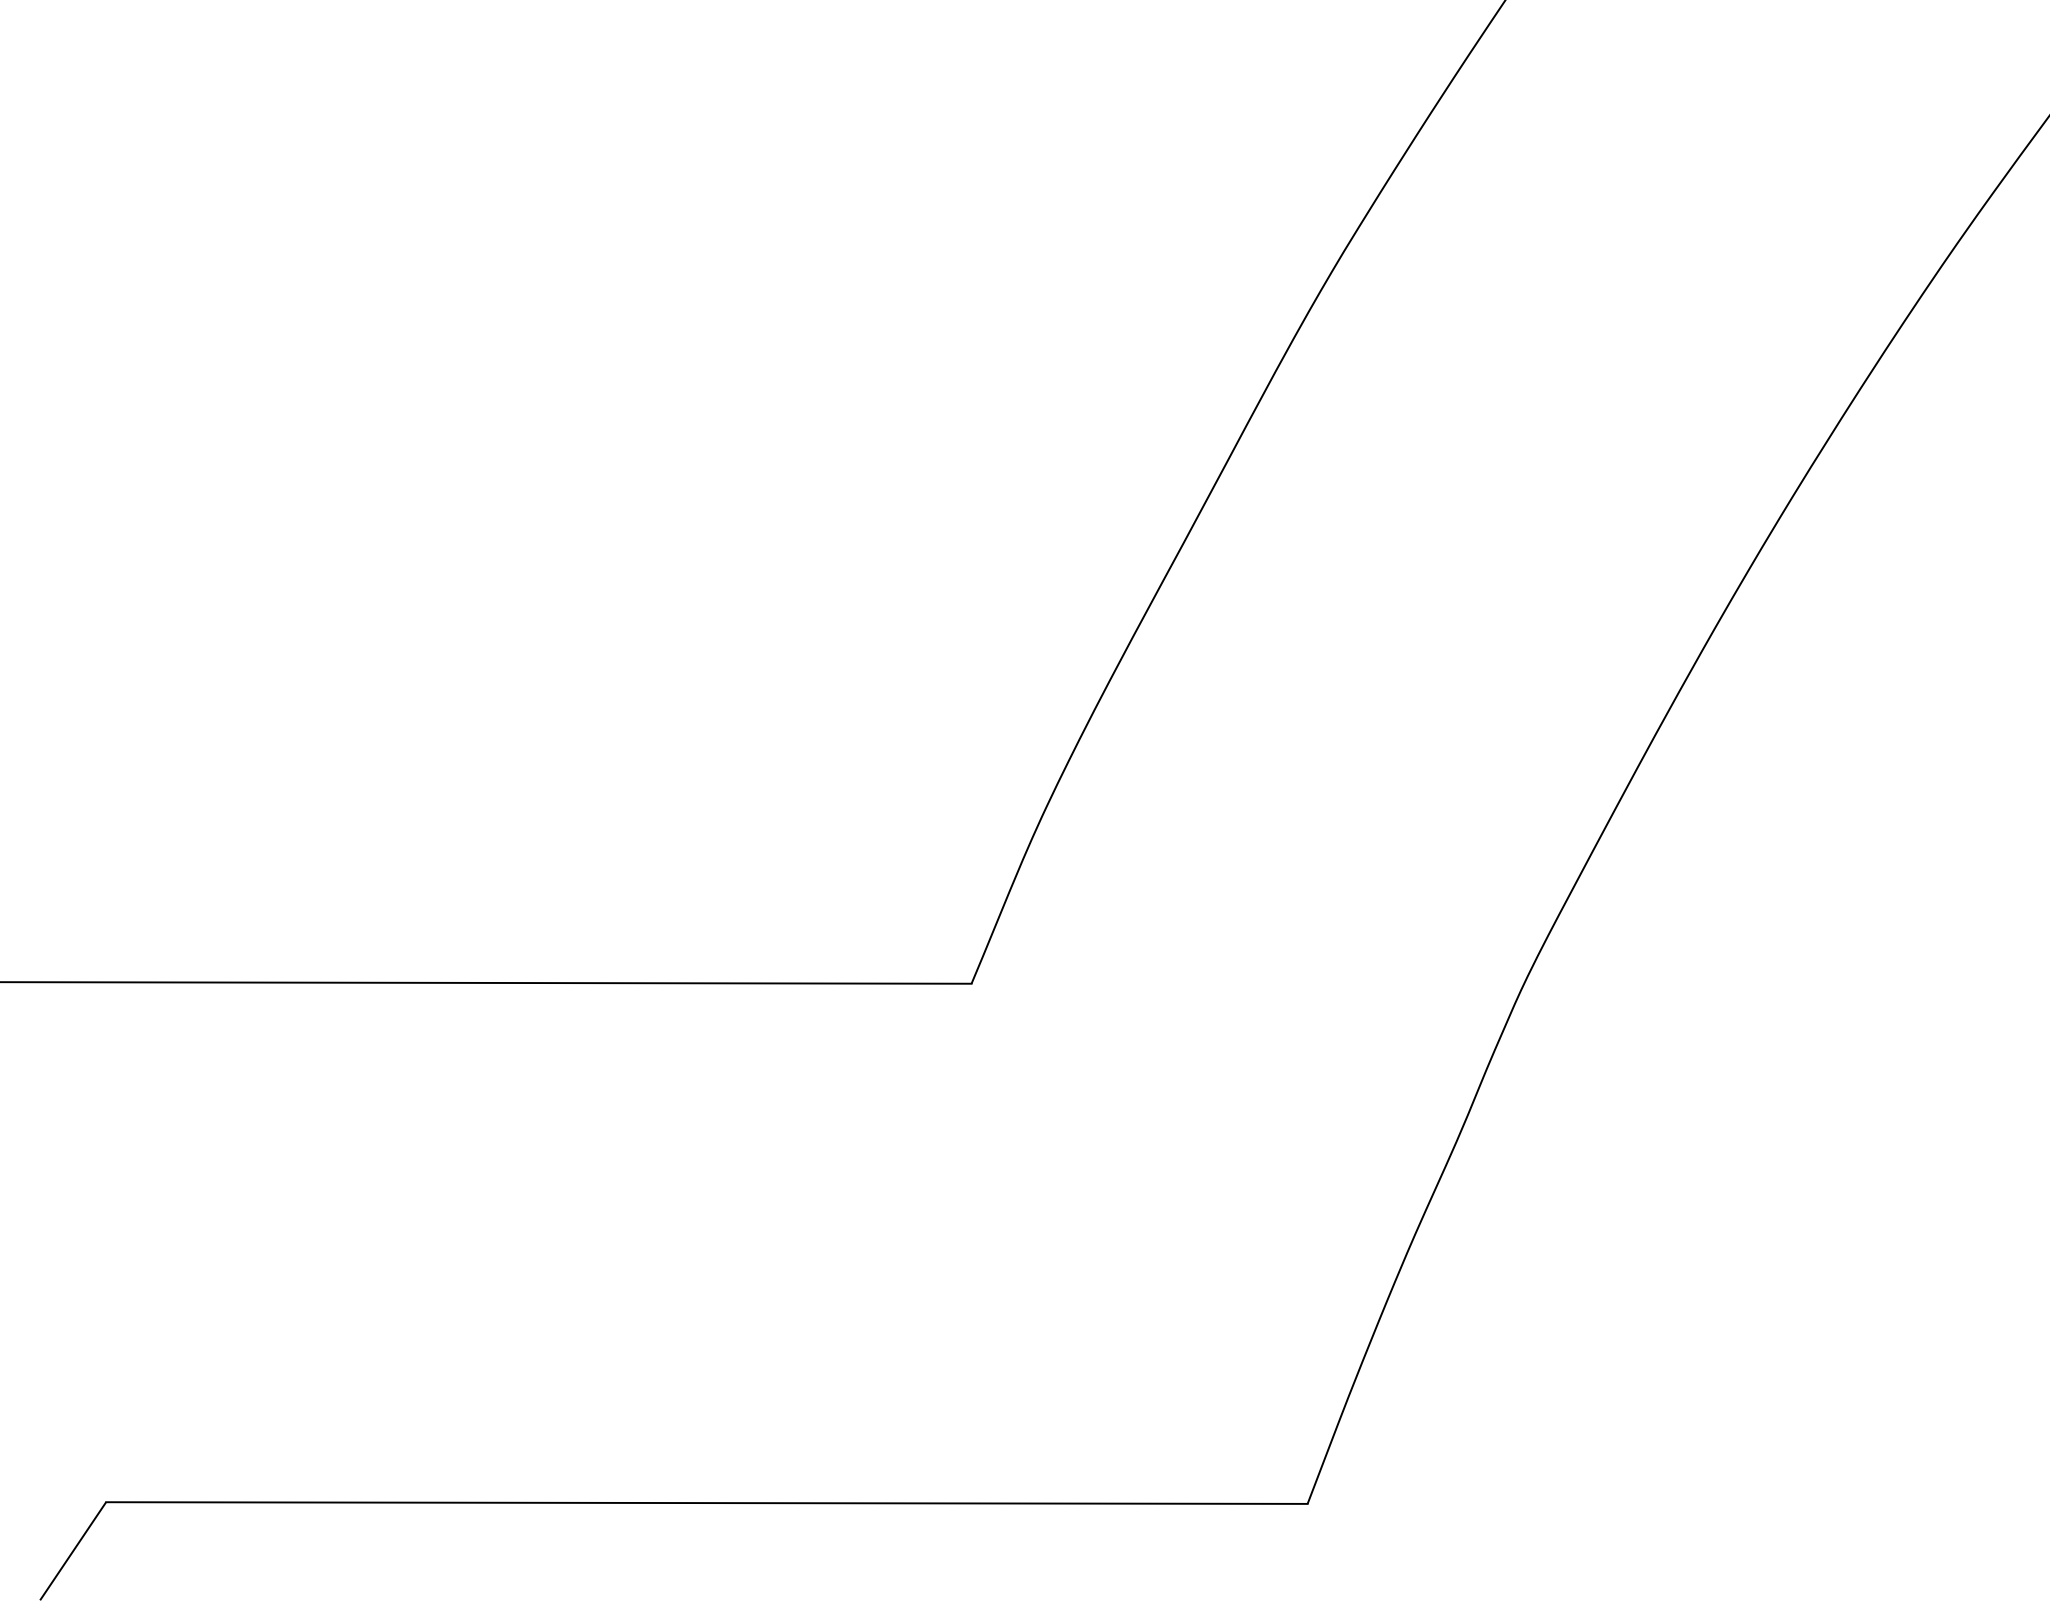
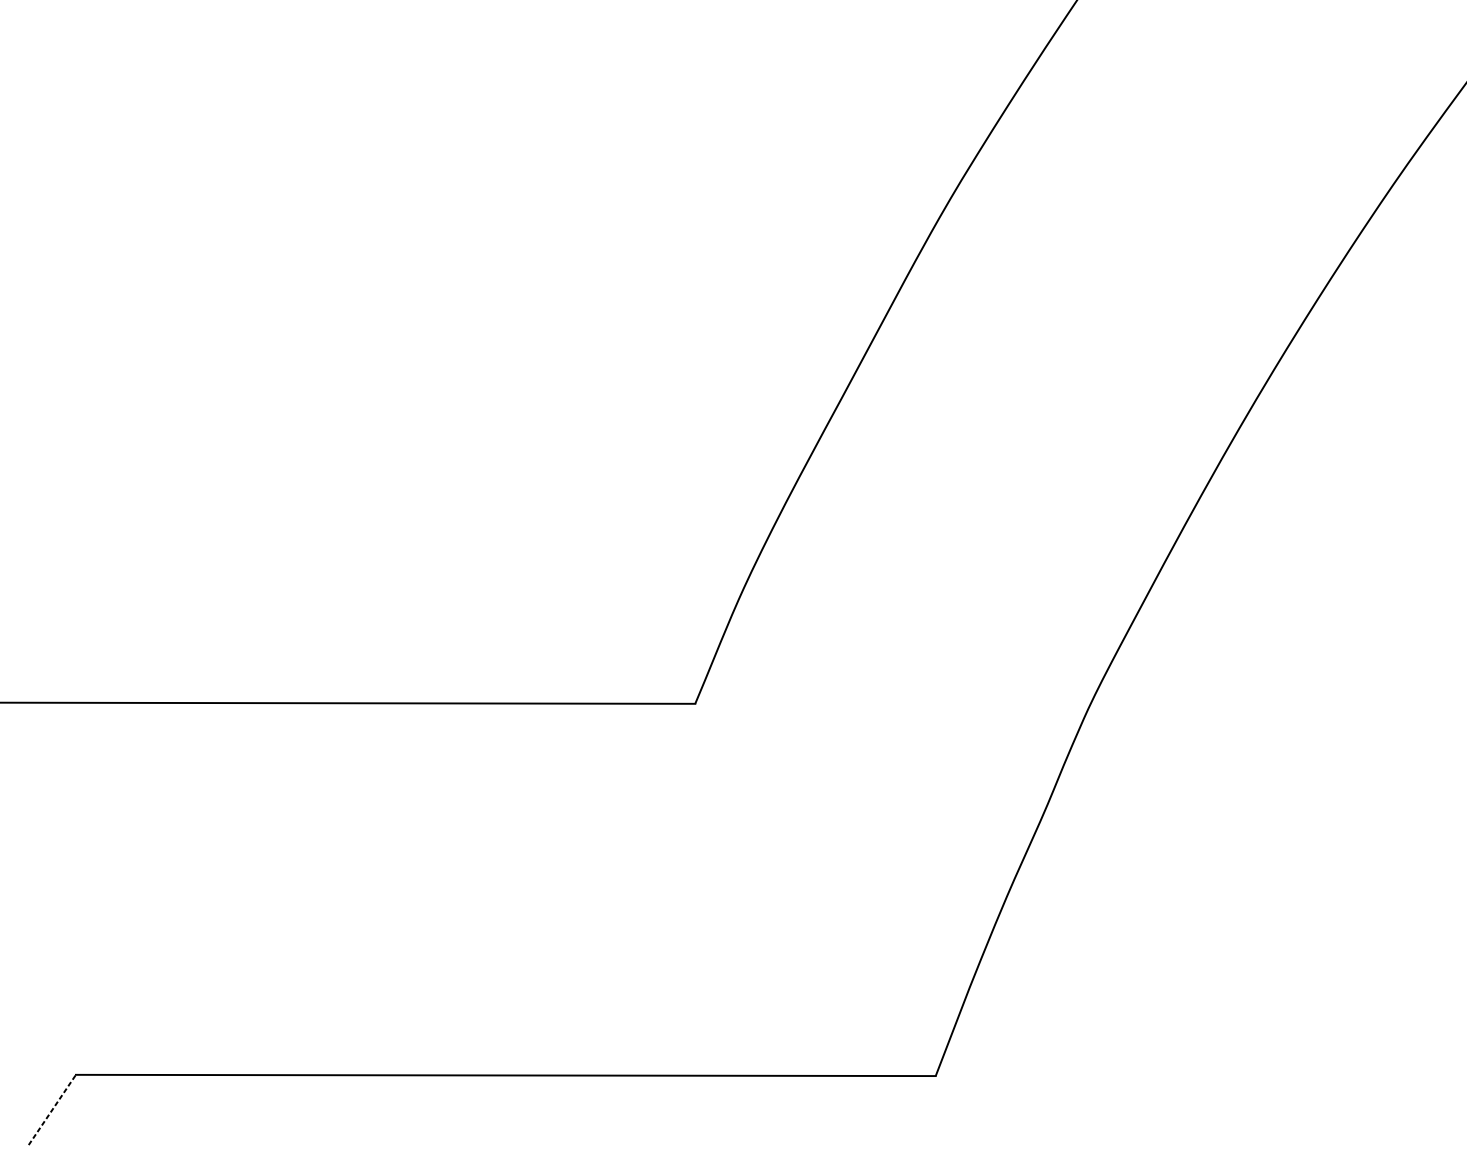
line: (73, 1550) -> (52, 1109), solid -> dashed

